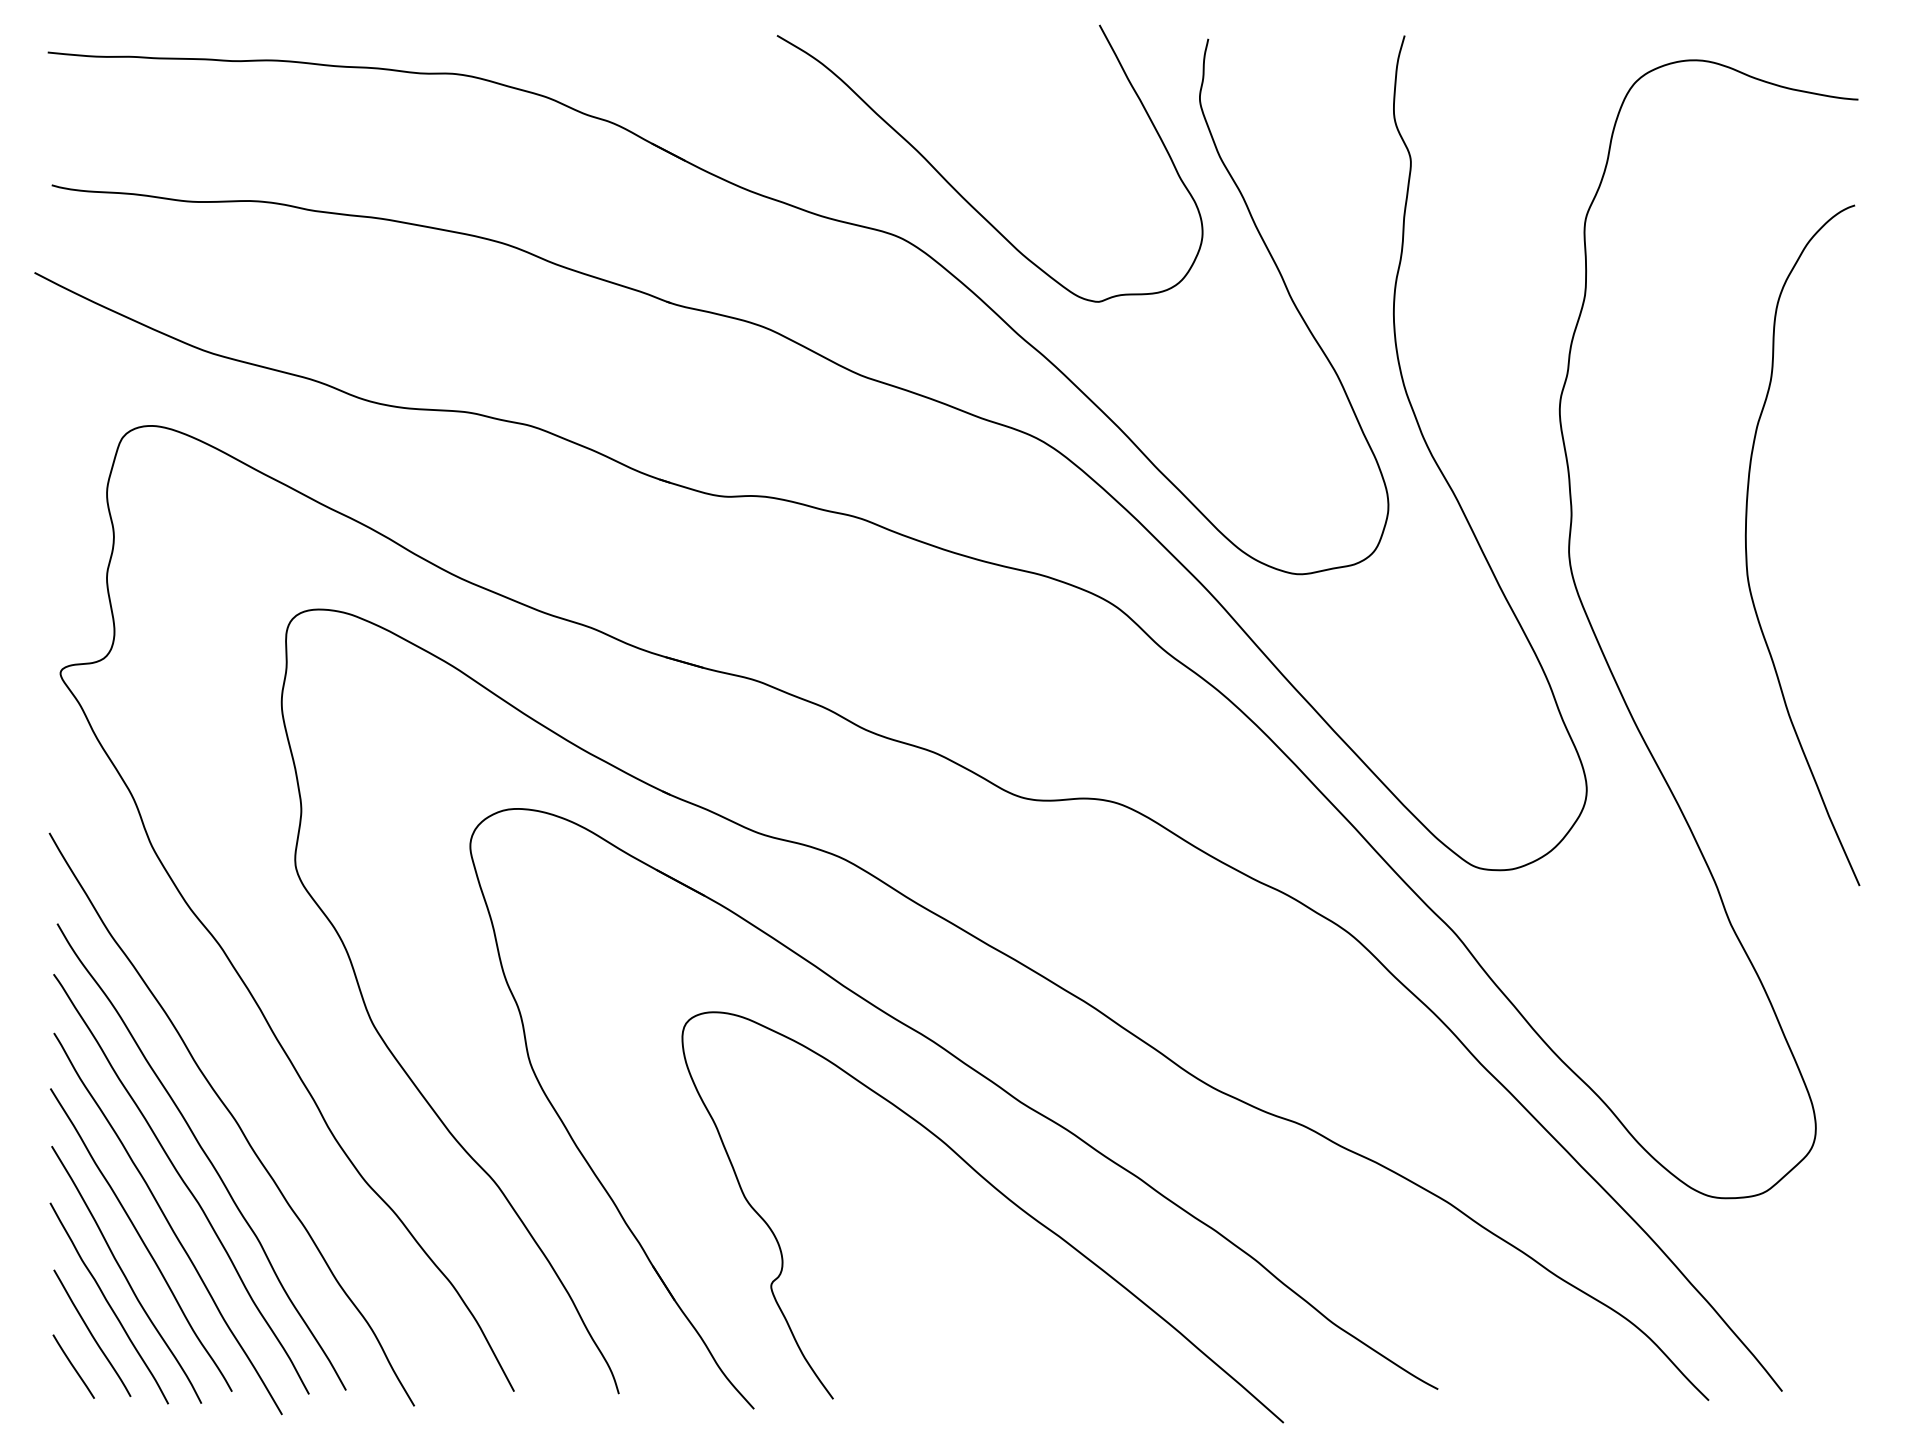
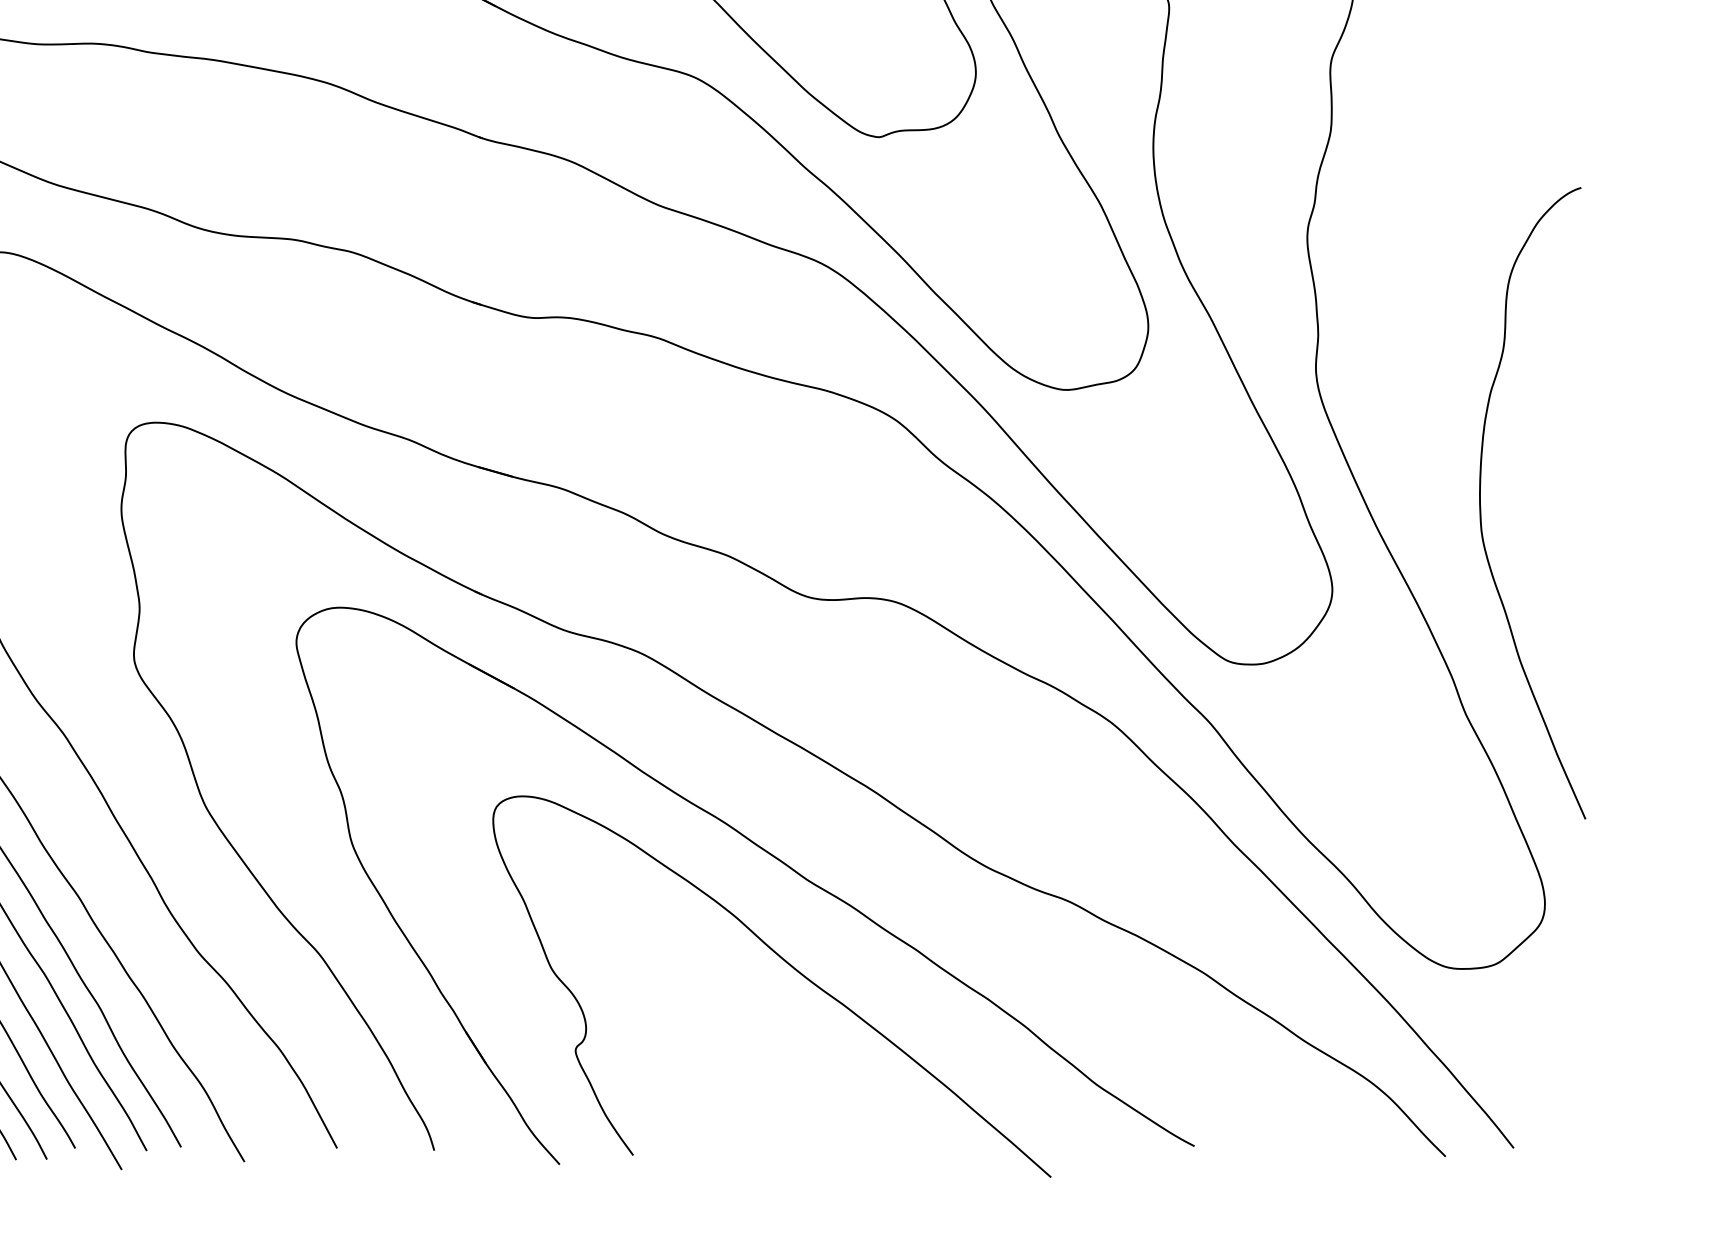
curve: (1747, 552) -> (1481, 509), moved

